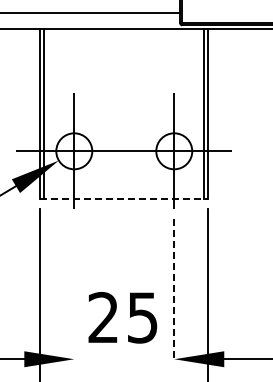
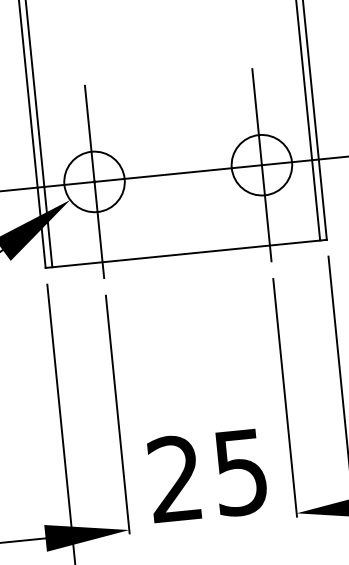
line: (124, 199) -> (186, 254), dashed -> solid
line: (74, 290) -> (118, 414), added
line: (174, 290) -> (285, 398), dashed -> solid
text: (122, 317) -> (207, 475), moved

